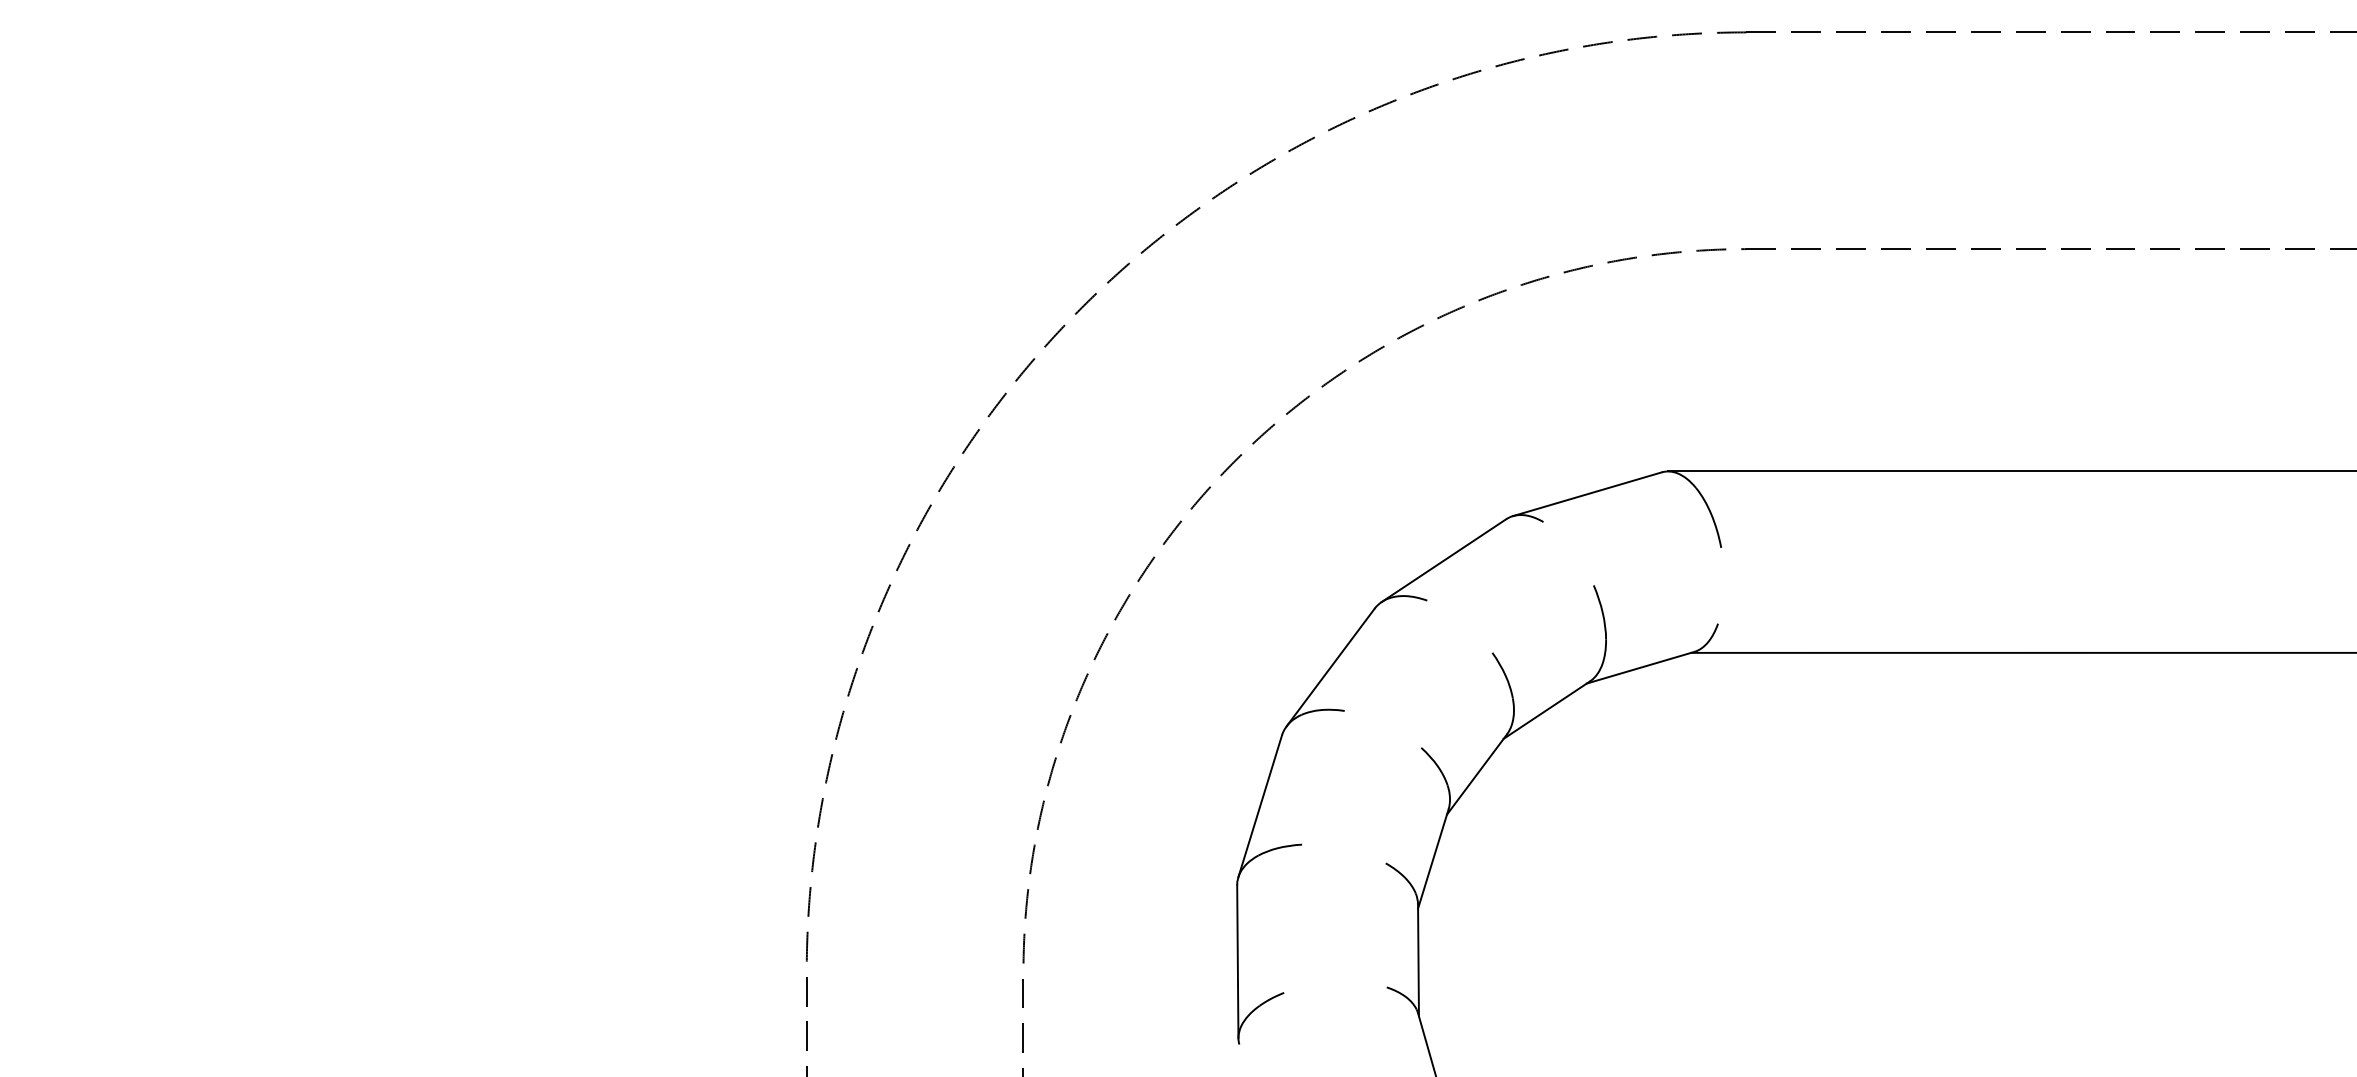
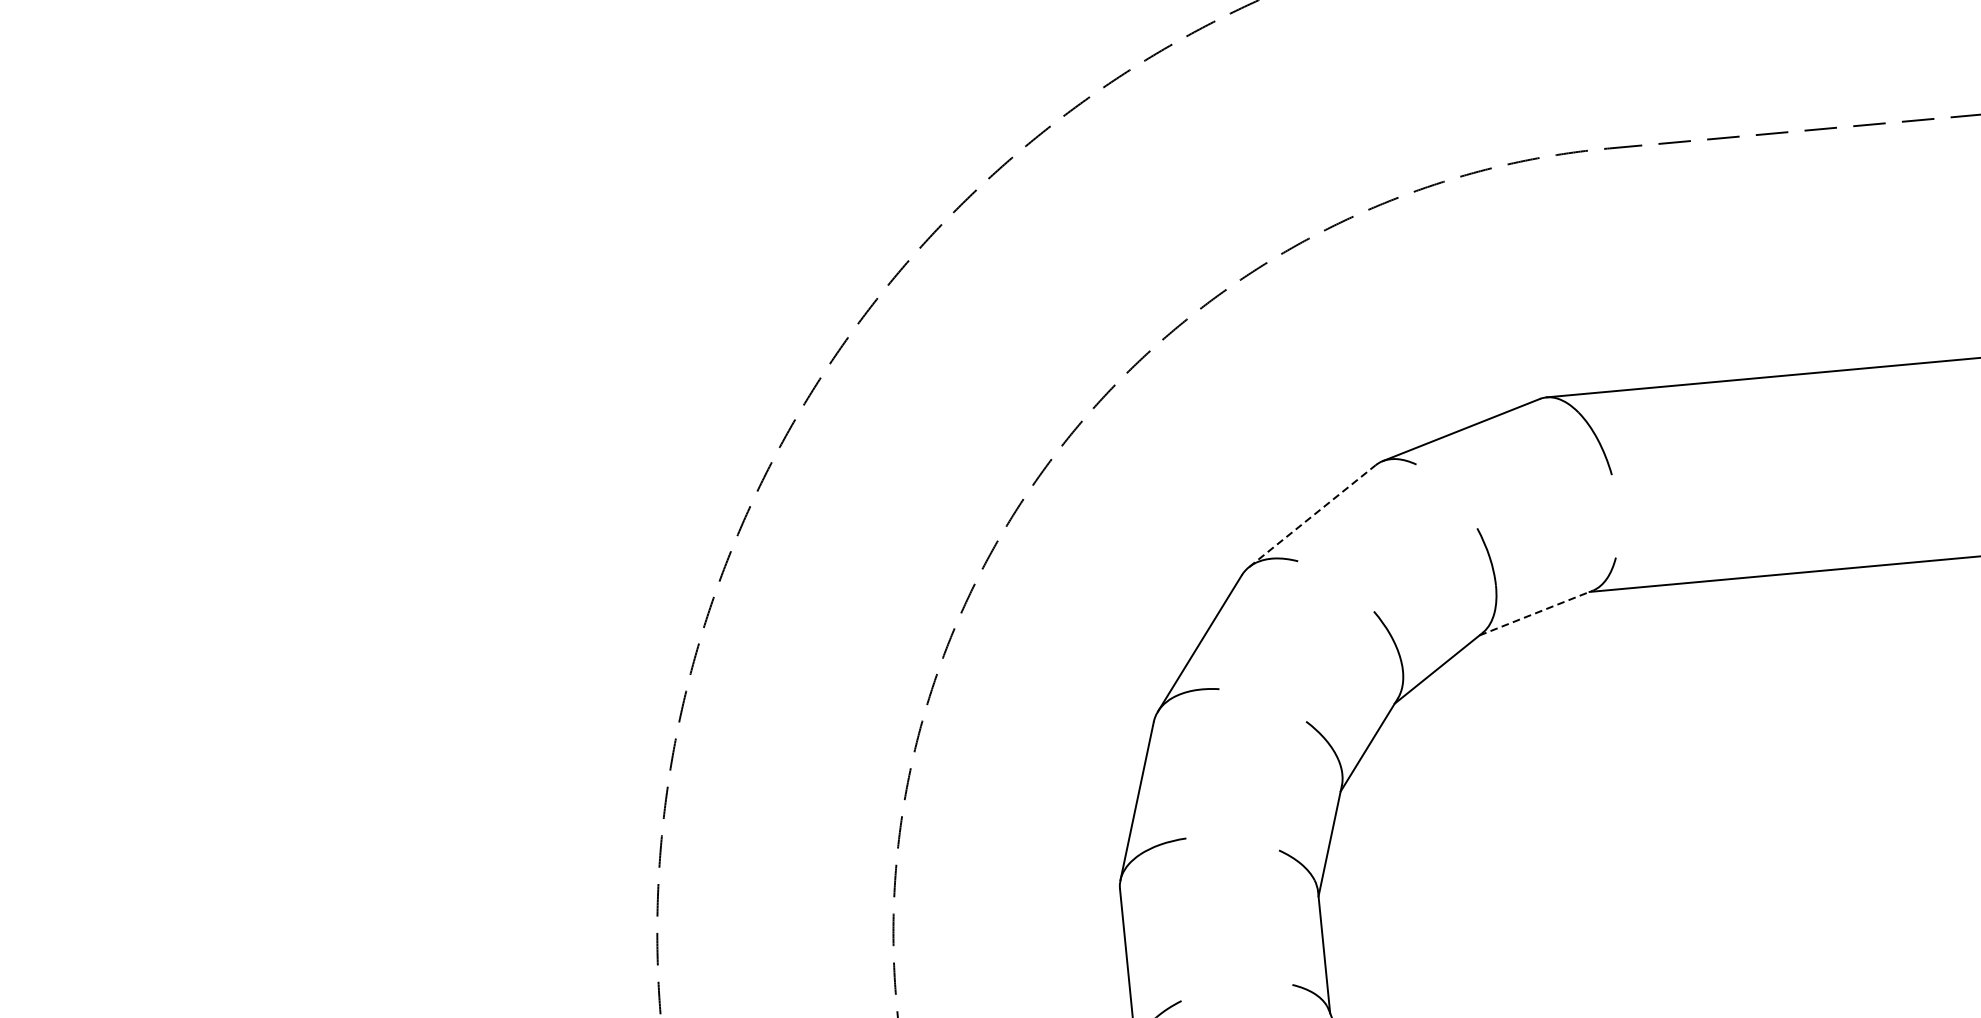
line: (1444, 560) -> (1312, 516), solid -> dashed
line: (1641, 667) -> (1537, 612), solid -> dashed

